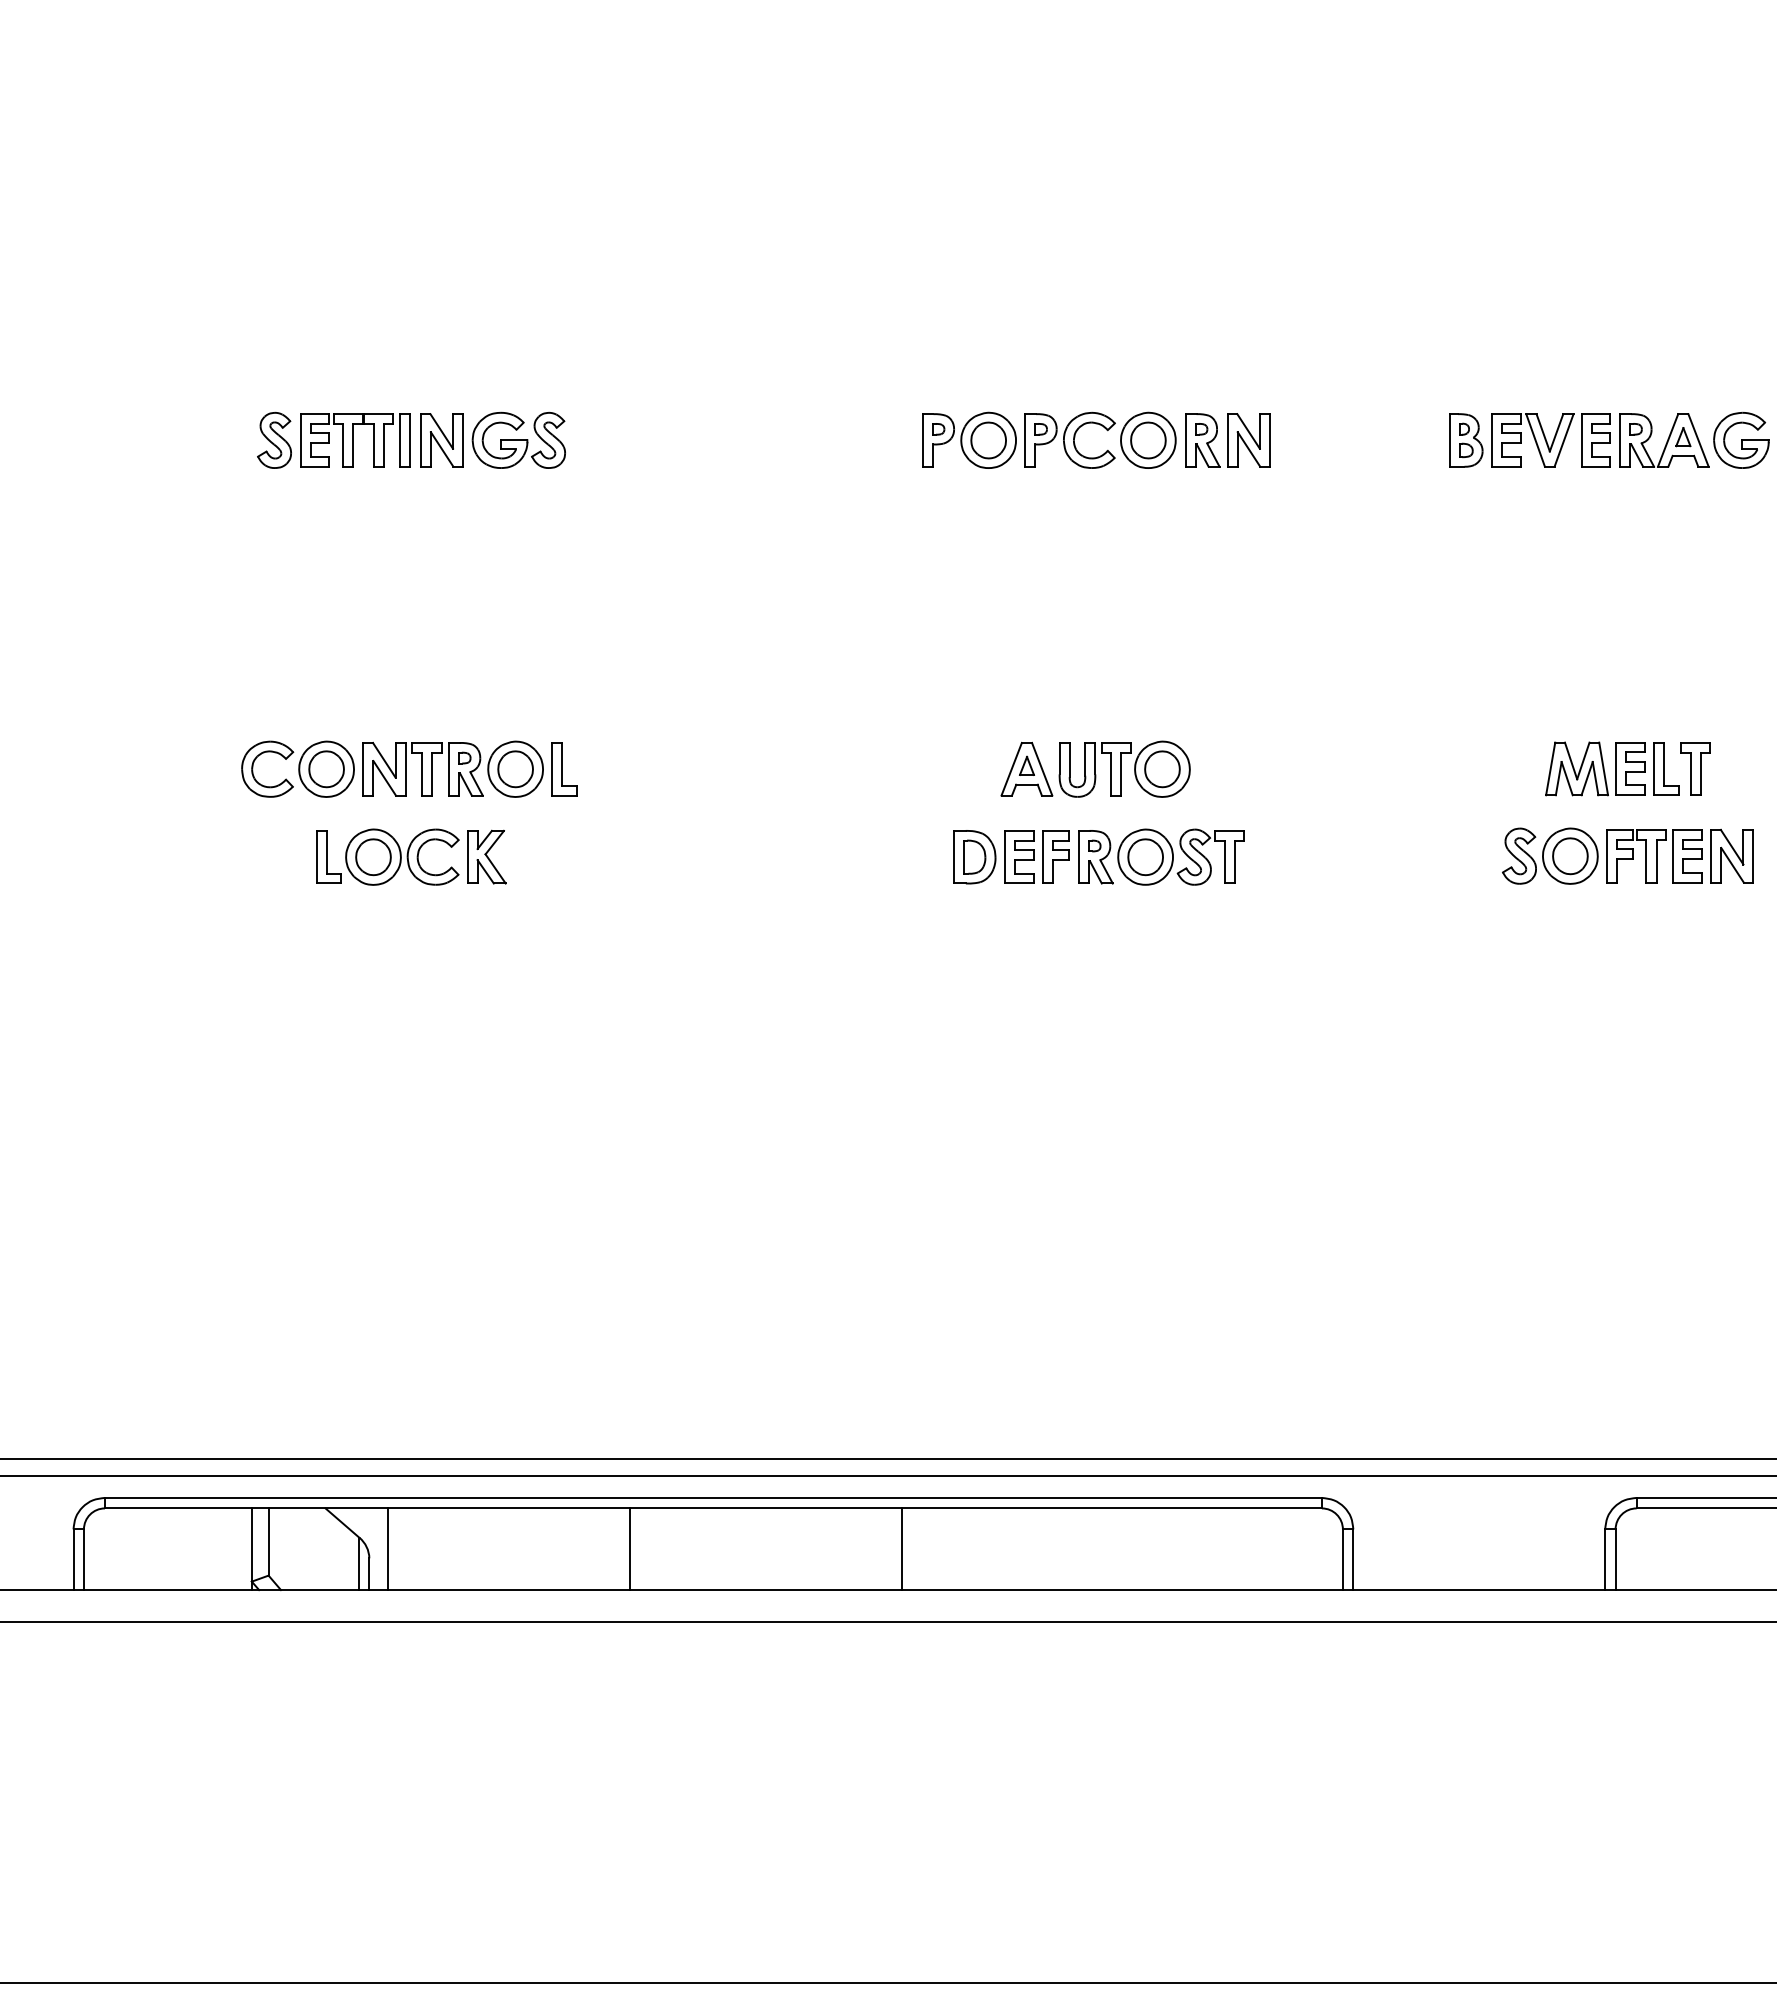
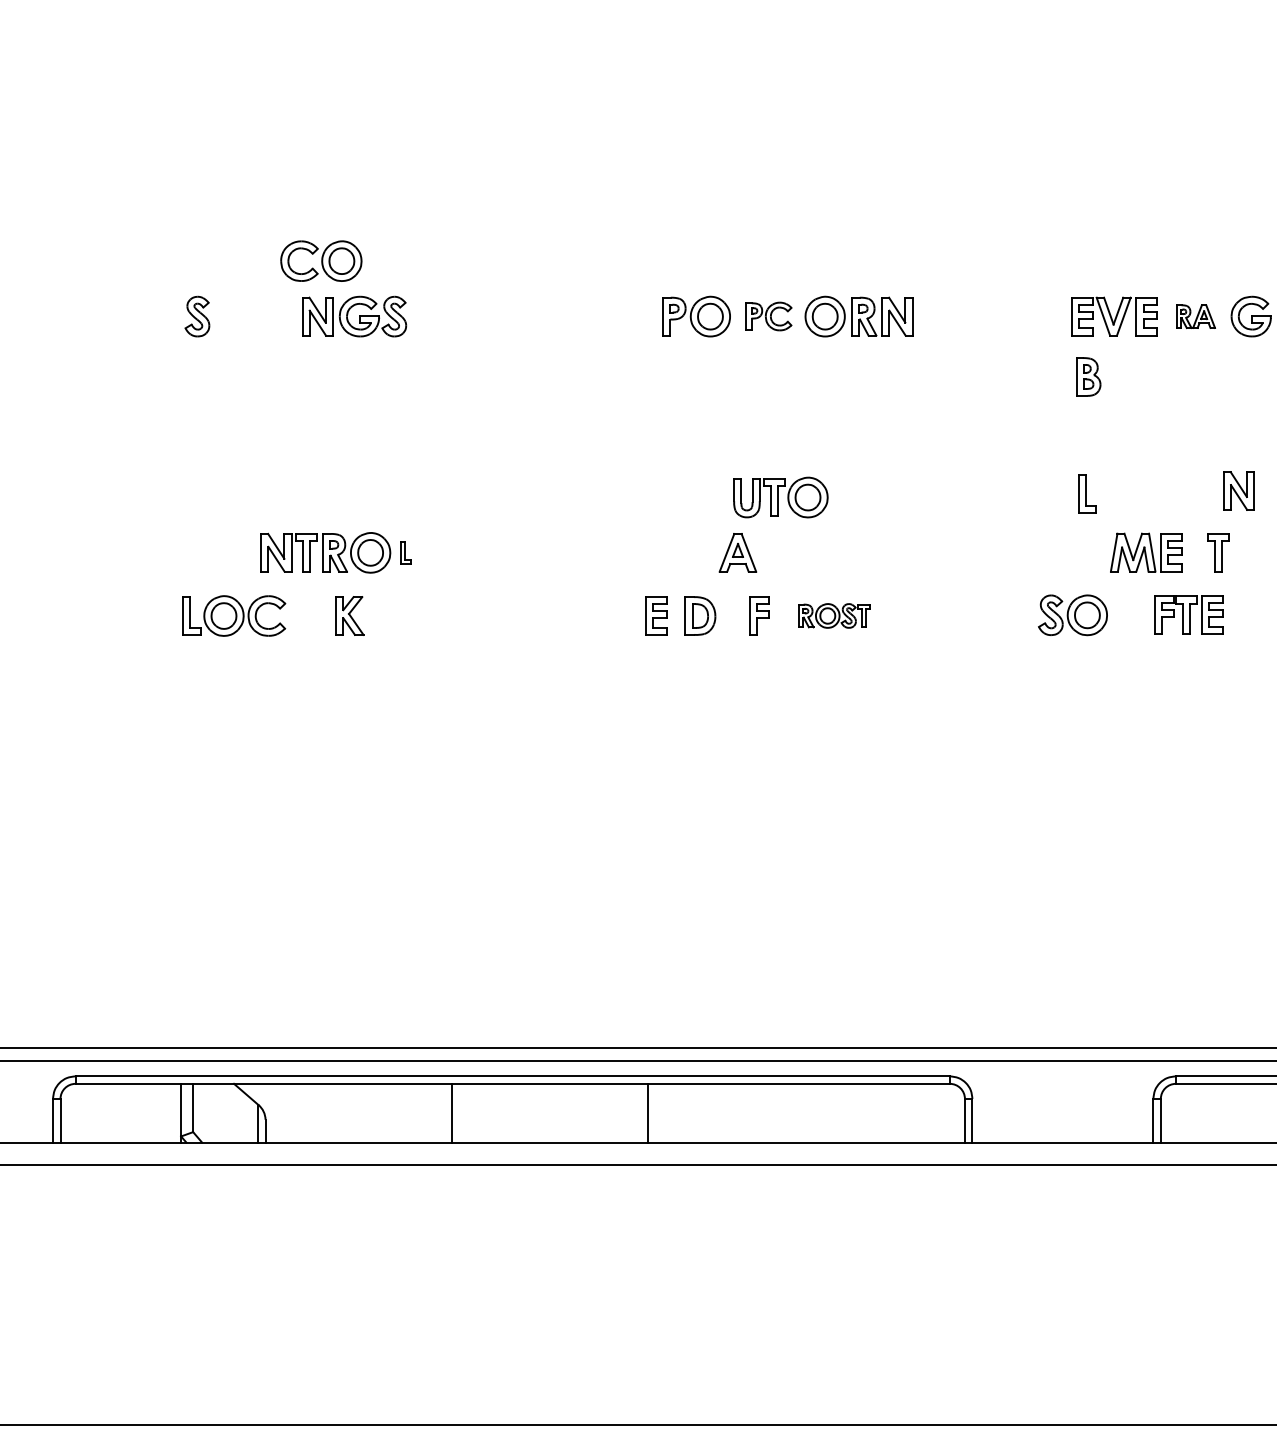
part: (1069, 439) -> (768, 315), size x0.7
part: (355, 440) -> (255, 316), removed
part: (1466, 440) -> (1088, 377), moved
part: (1664, 440) -> (1195, 316), size x0.6
part: (297, 768) -> (320, 260), moved
part: (1124, 768) -> (780, 496), moved
part: (1666, 768) -> (1087, 493), moved
part: (564, 769) -> (405, 553), size x0.6
part: (1550, 855) -> (1073, 614), moved
part: (1731, 855) -> (1238, 490), moved
part: (387, 856) -> (234, 615), moved
part: (1019, 856) -> (656, 615), moved
part: (1161, 856) -> (834, 615), size x0.6
line: (388, 1549) -> (279, 1113), removed

